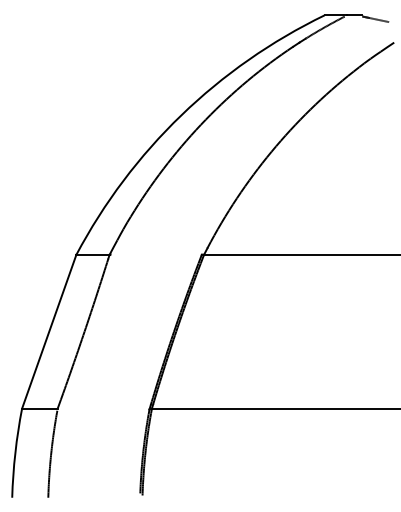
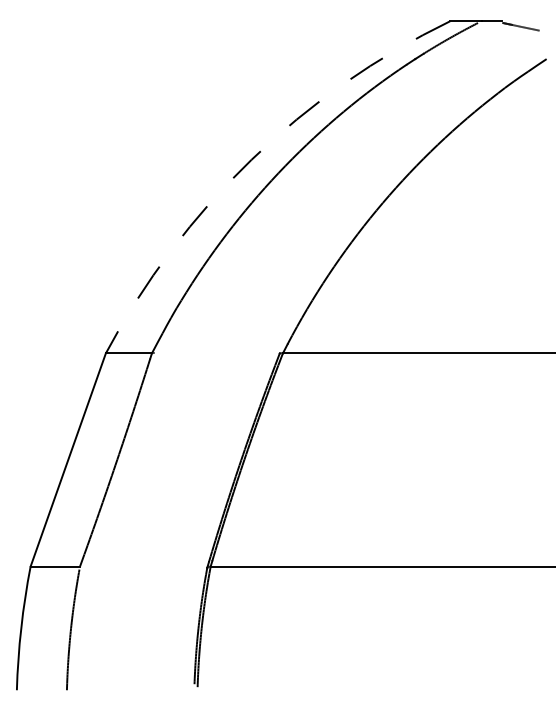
arc: (181, 115) -> (251, 159), solid -> dashed

